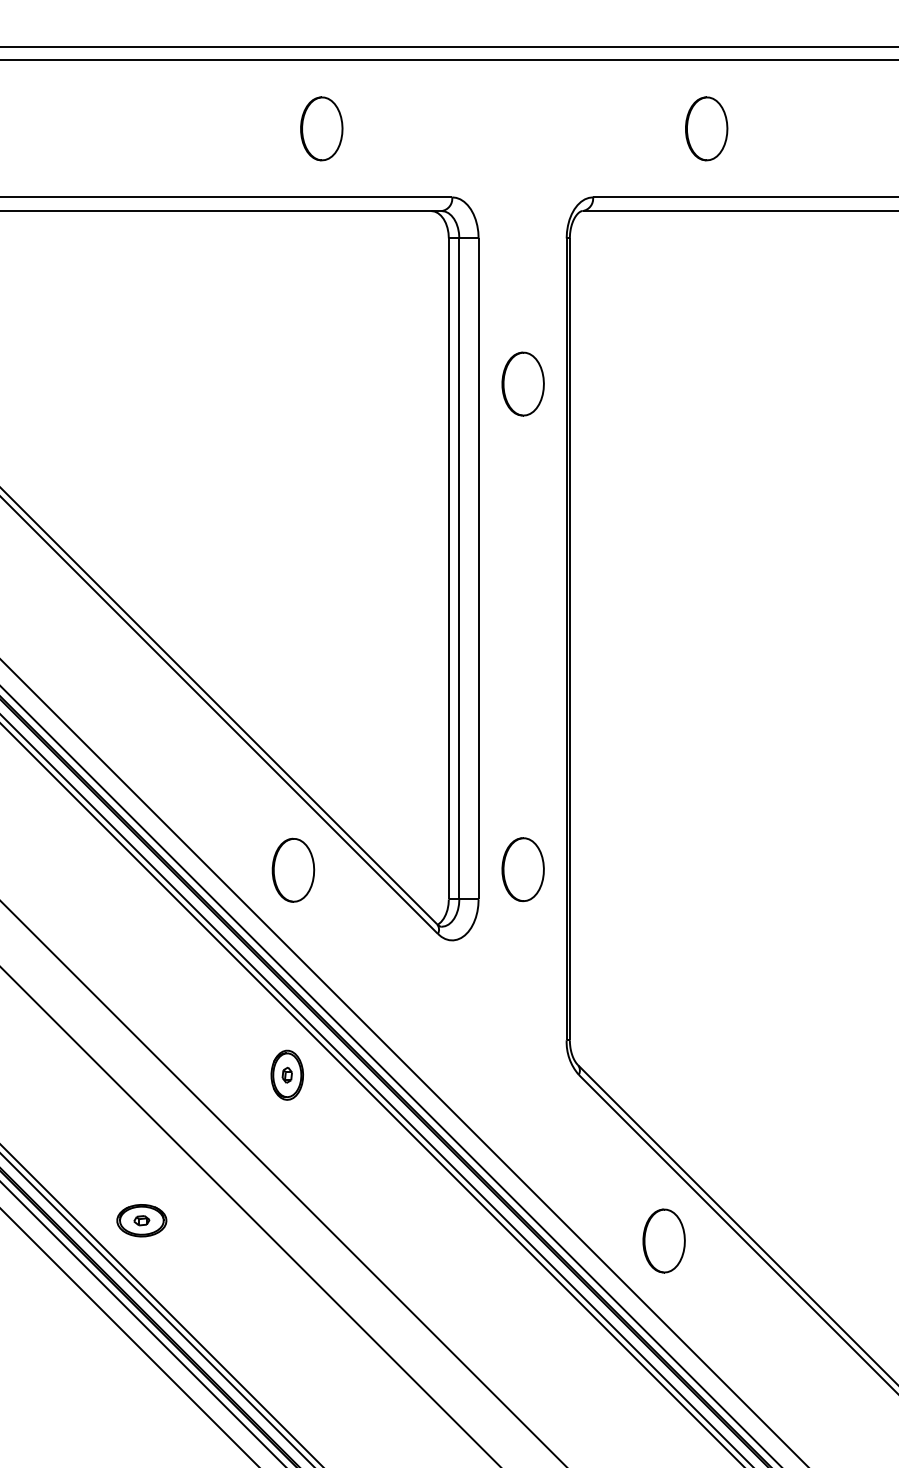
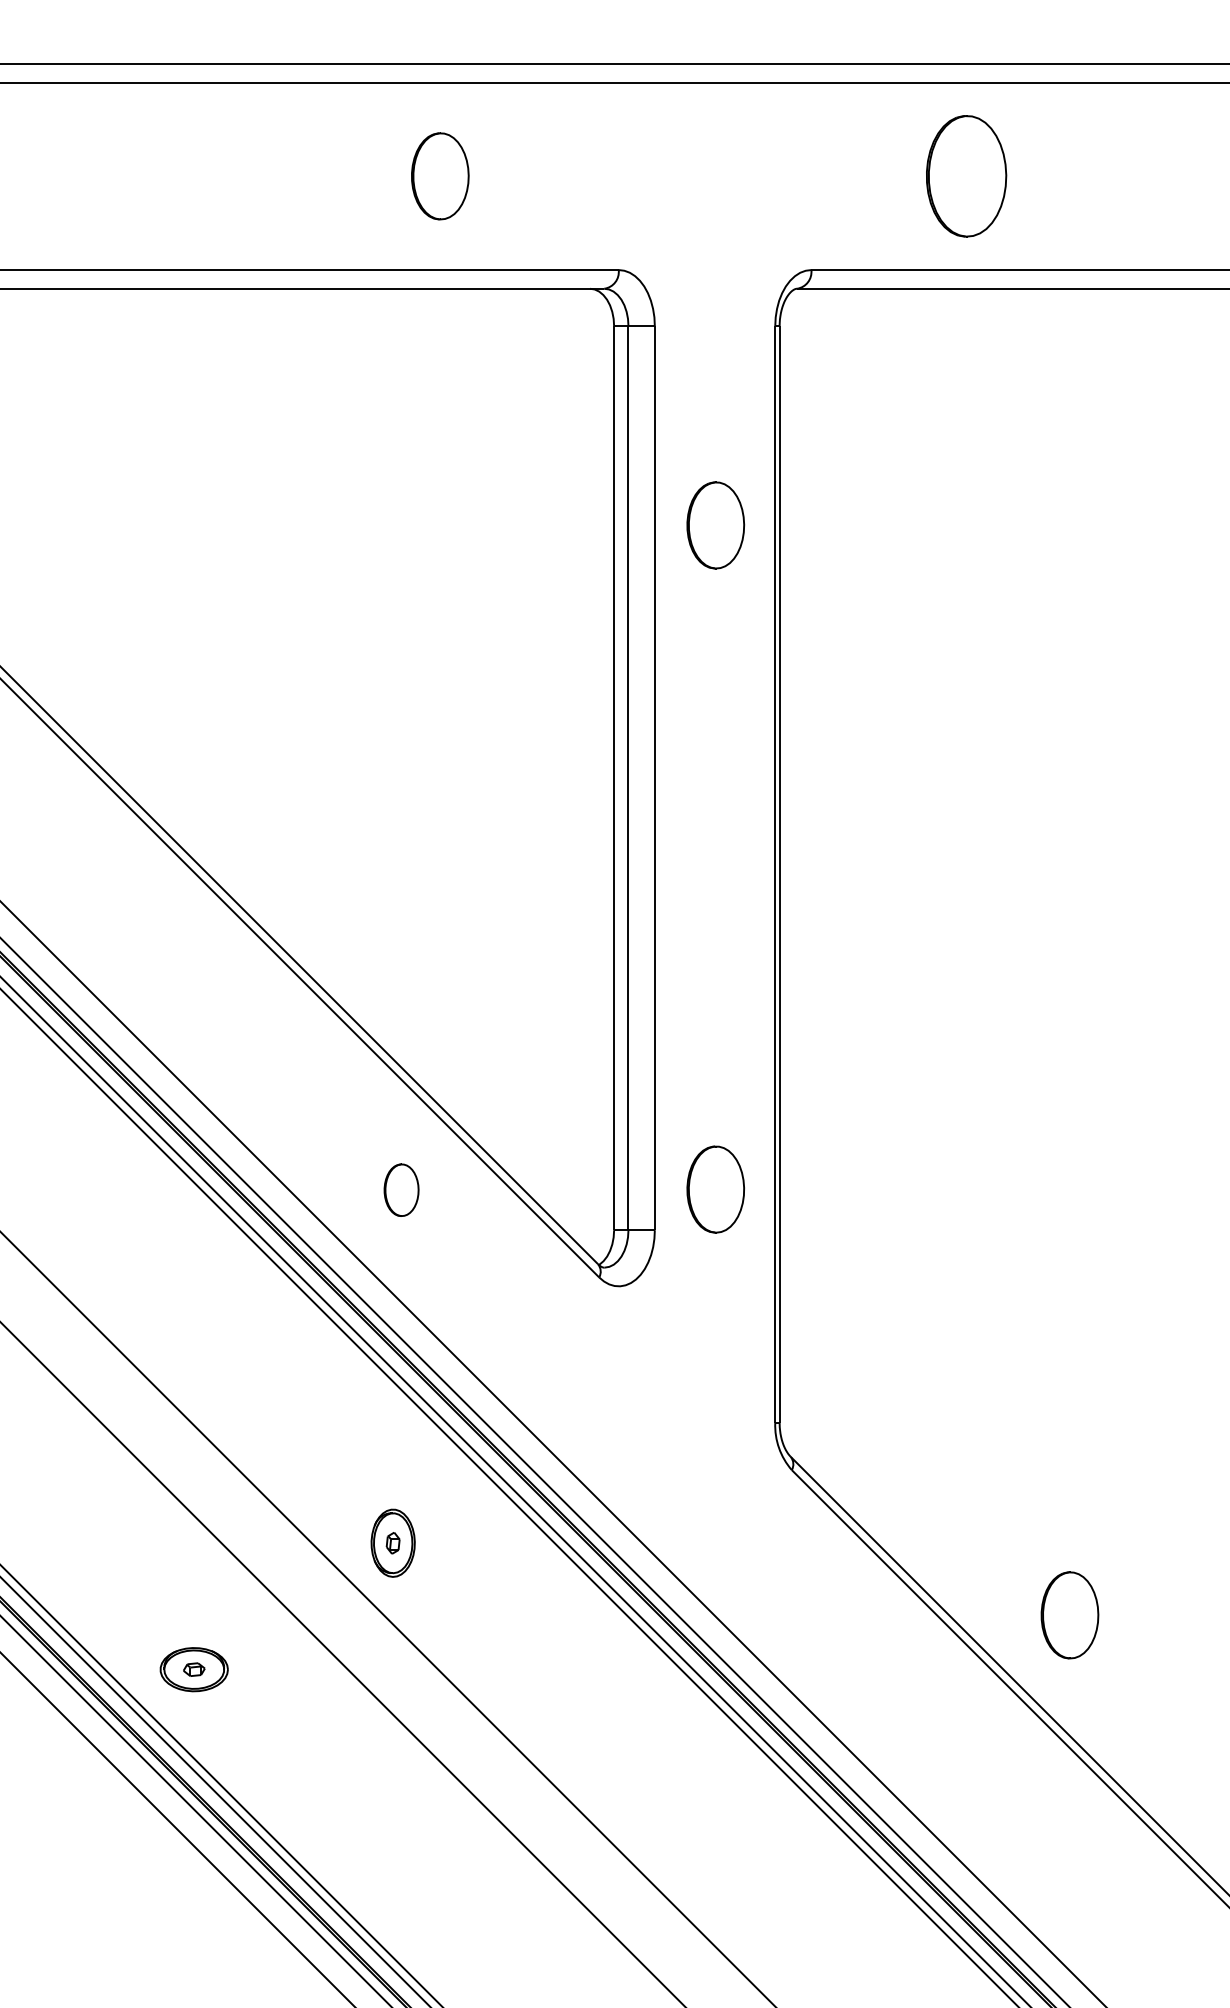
part: (706, 128) -> (966, 175), size x1.4
part: (293, 869) -> (401, 1189), size x0.6
part: (286, 1074) -> (392, 1542), moved
part: (663, 1240) -> (1069, 1614), moved

